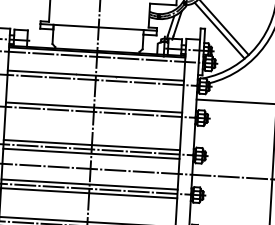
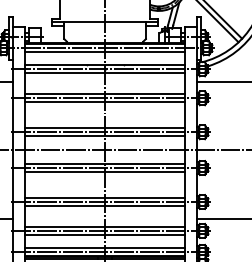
line: (96, 61) -> (104, 52), added
line: (94, 84) -> (104, 73), added
line: (92, 116) -> (104, 102), added

